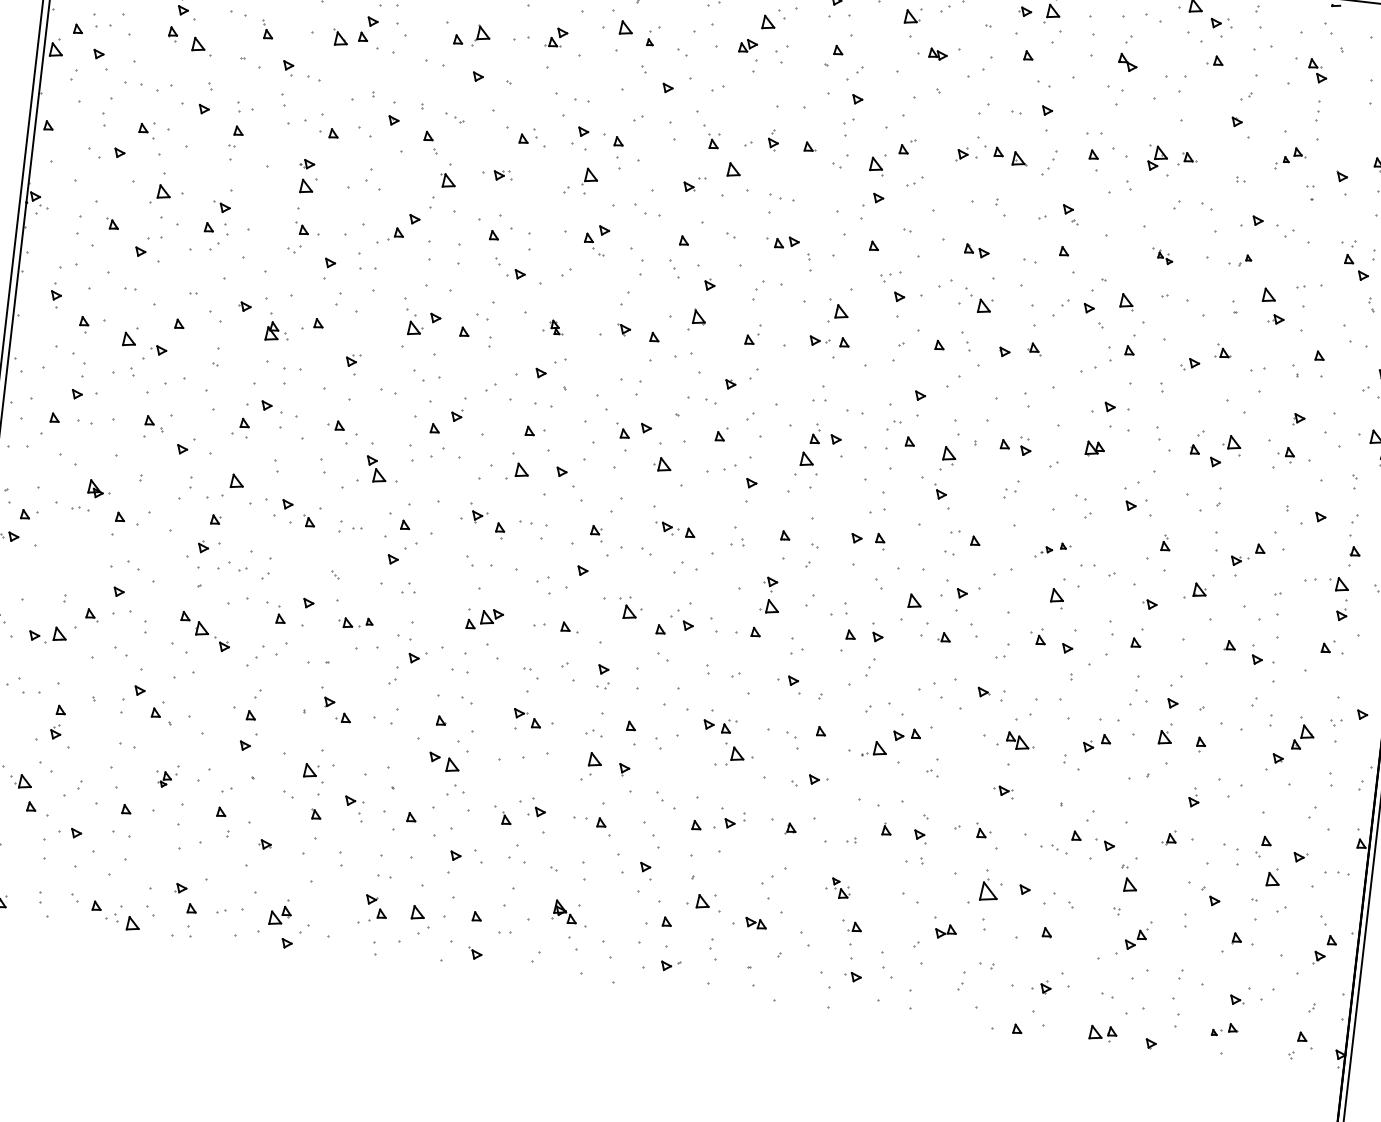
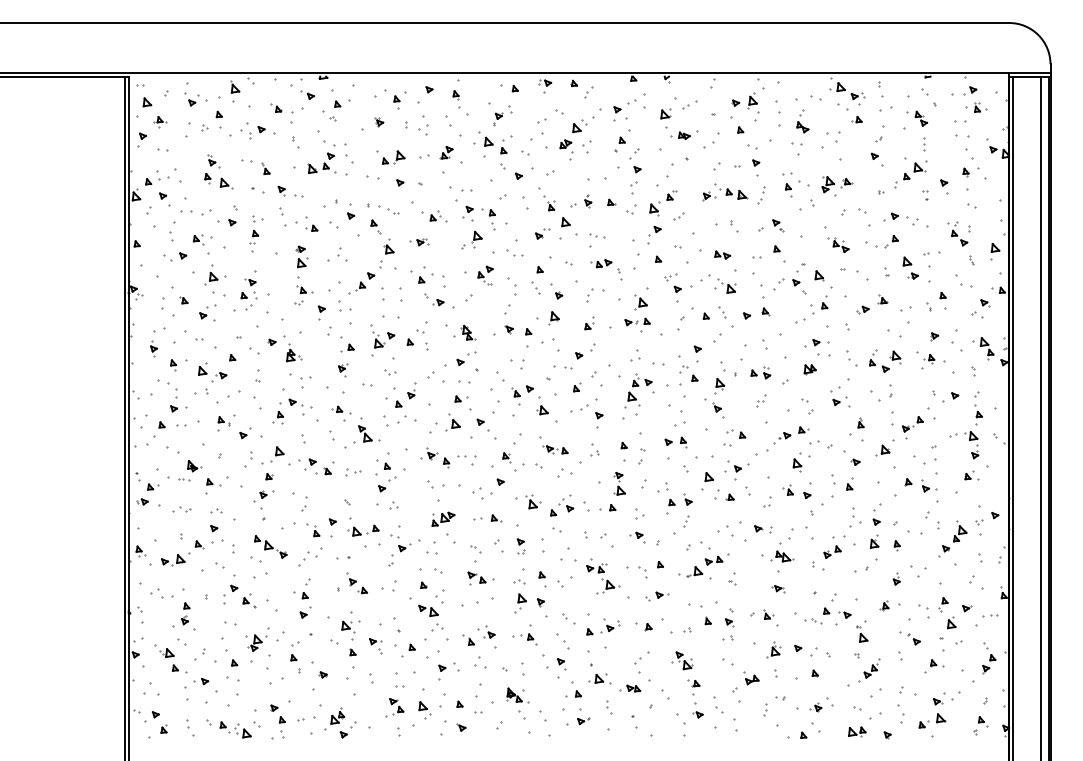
part: (653, 35) -> (506, 144), size x1.43
part: (454, 117) -> (388, 209), size x1.67
part: (1290, 159) -> (910, 175), size x1.67
part: (1162, 257) -> (838, 245), size x1.67
part: (1239, 259) -> (886, 241), size x1.67
part: (313, 323) -> (347, 347), moved
part: (552, 326) -> (464, 332), size x1.67
part: (427, 376) -> (390, 372), size x0.62
part: (1053, 550) -> (791, 435), size x1.67
part: (125, 563) -> (216, 510), size x0.62
part: (231, 566) -> (181, 509), moved
part: (355, 622) -> (363, 530), size x1.43
part: (167, 776) -> (257, 639), size x1.67
part: (838, 887) -> (682, 660), size x1.43
part: (985, 887) -> (773, 649), size x0.71
part: (1224, 1029) -> (932, 720), size x1.67

